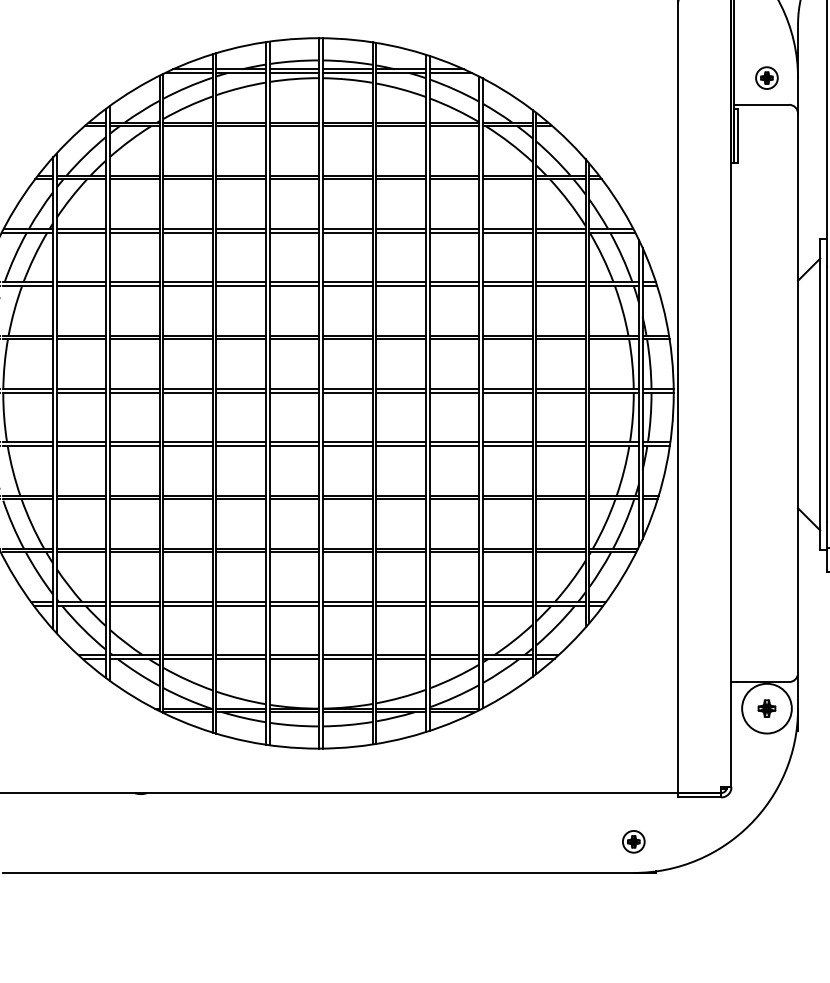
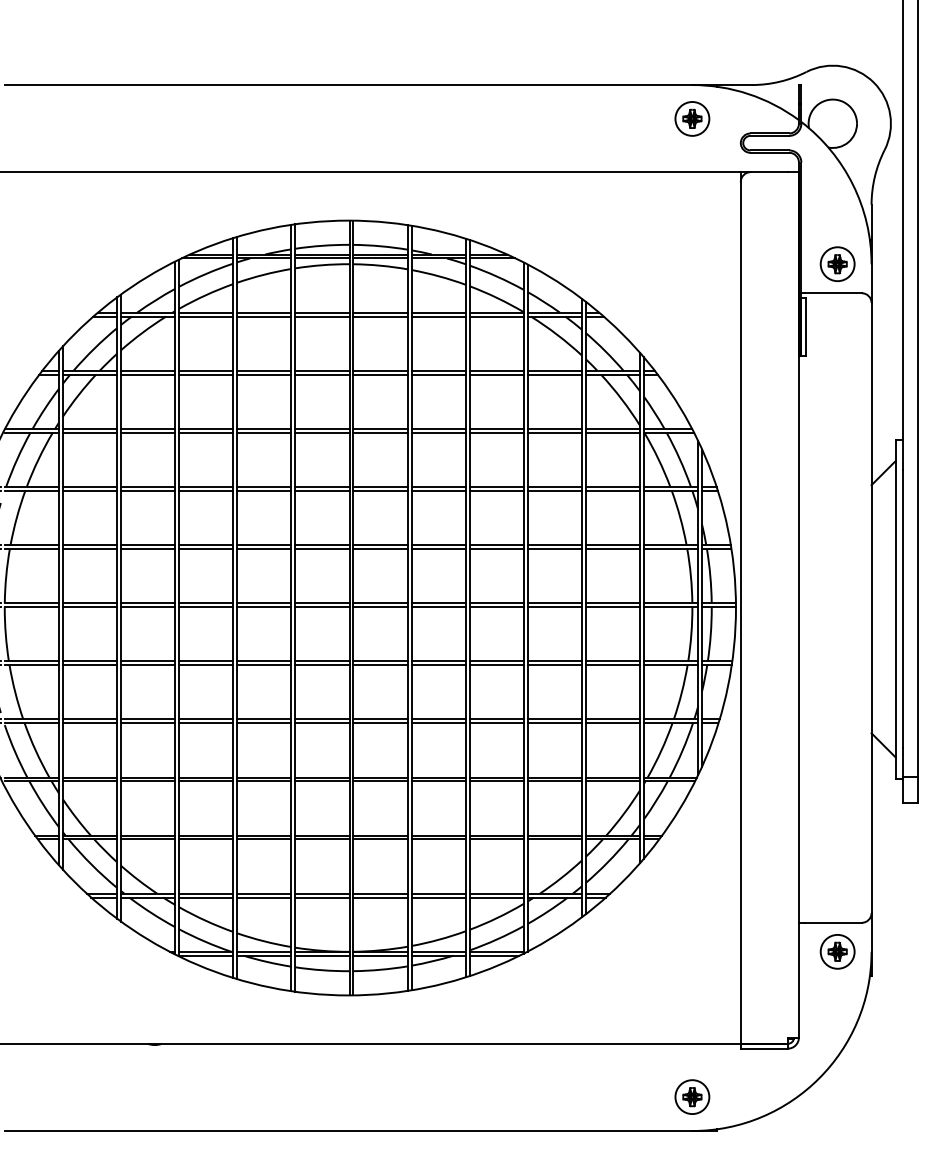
part: (766, 77) -> (837, 263), size x1.43
circle: (766, 708) -> (837, 951), size x0.62
part: (633, 841) -> (692, 1096), size x1.43

